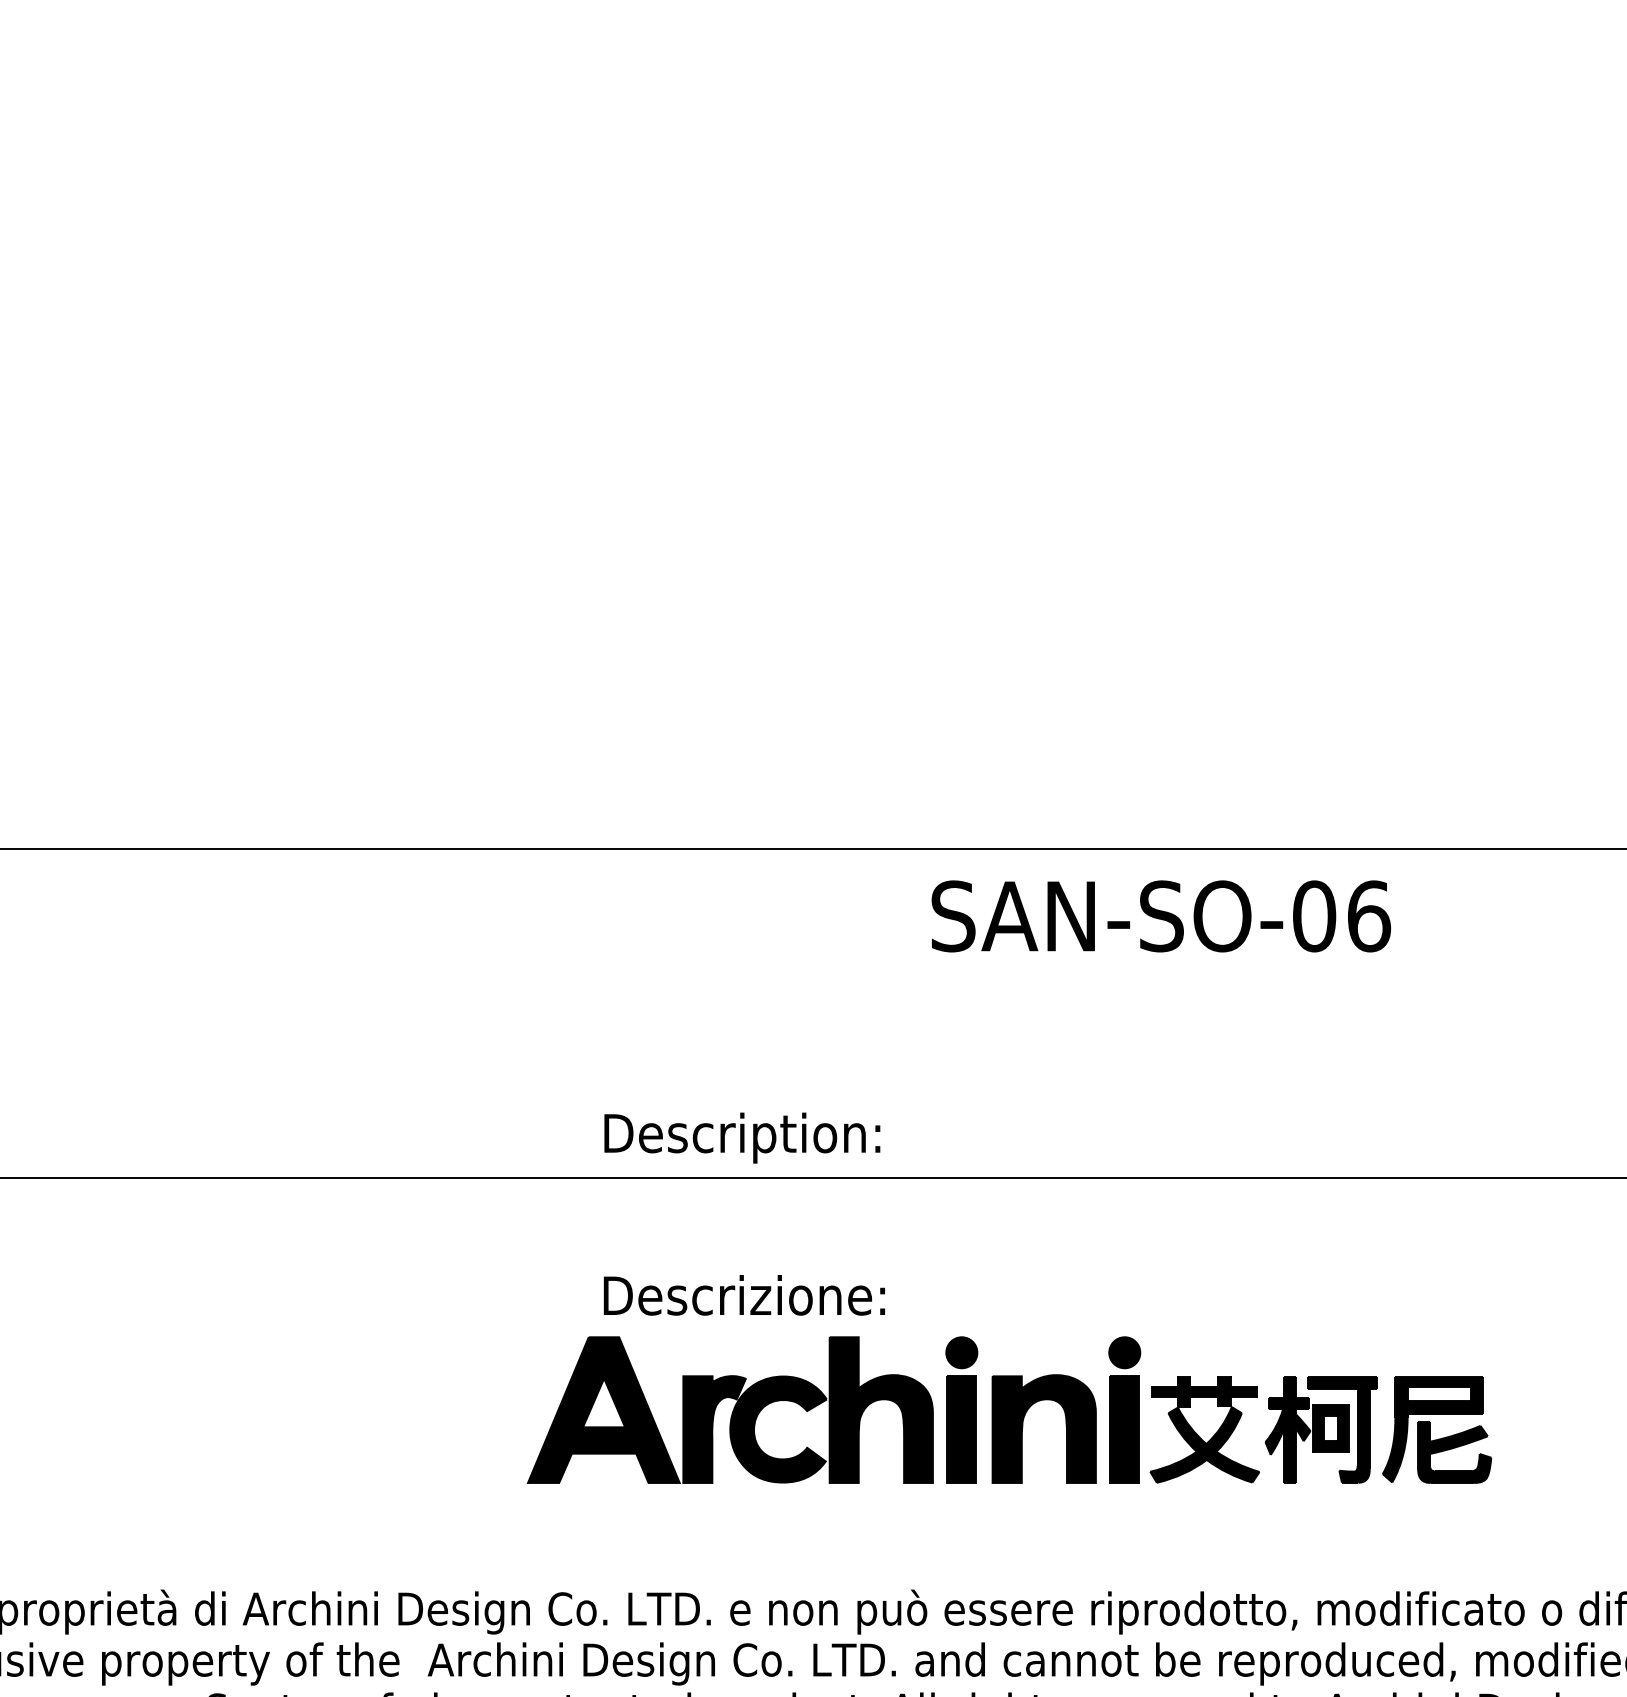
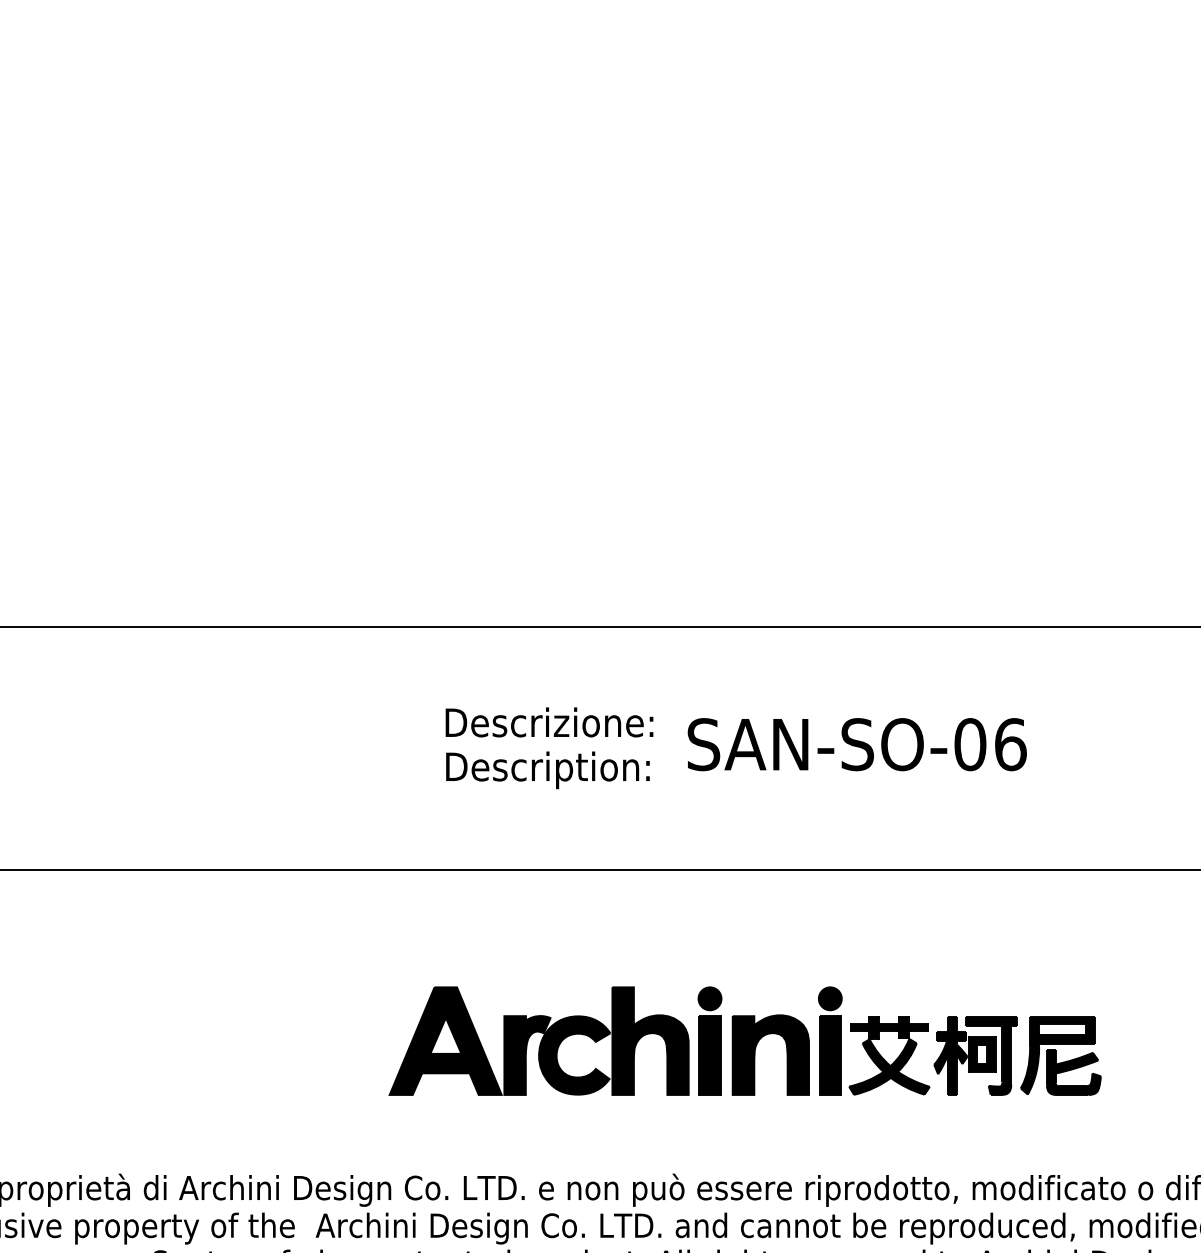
text: (1160, 916) -> (856, 744), moved
text: (741, 1138) -> (547, 770), moved
text: (744, 1295) -> (549, 722), moved

